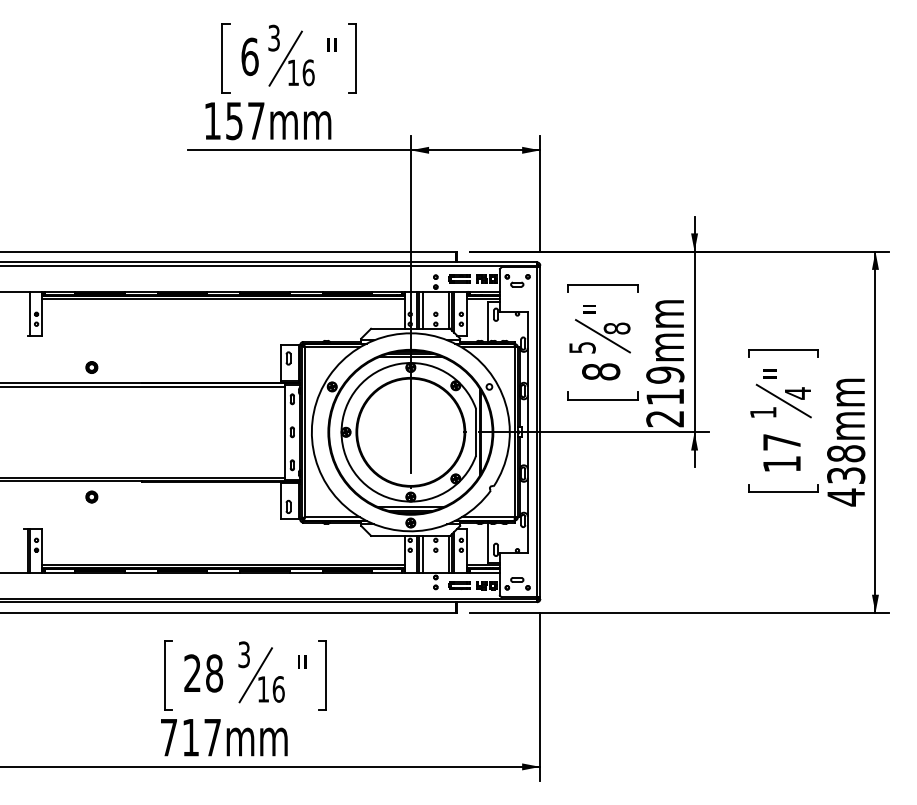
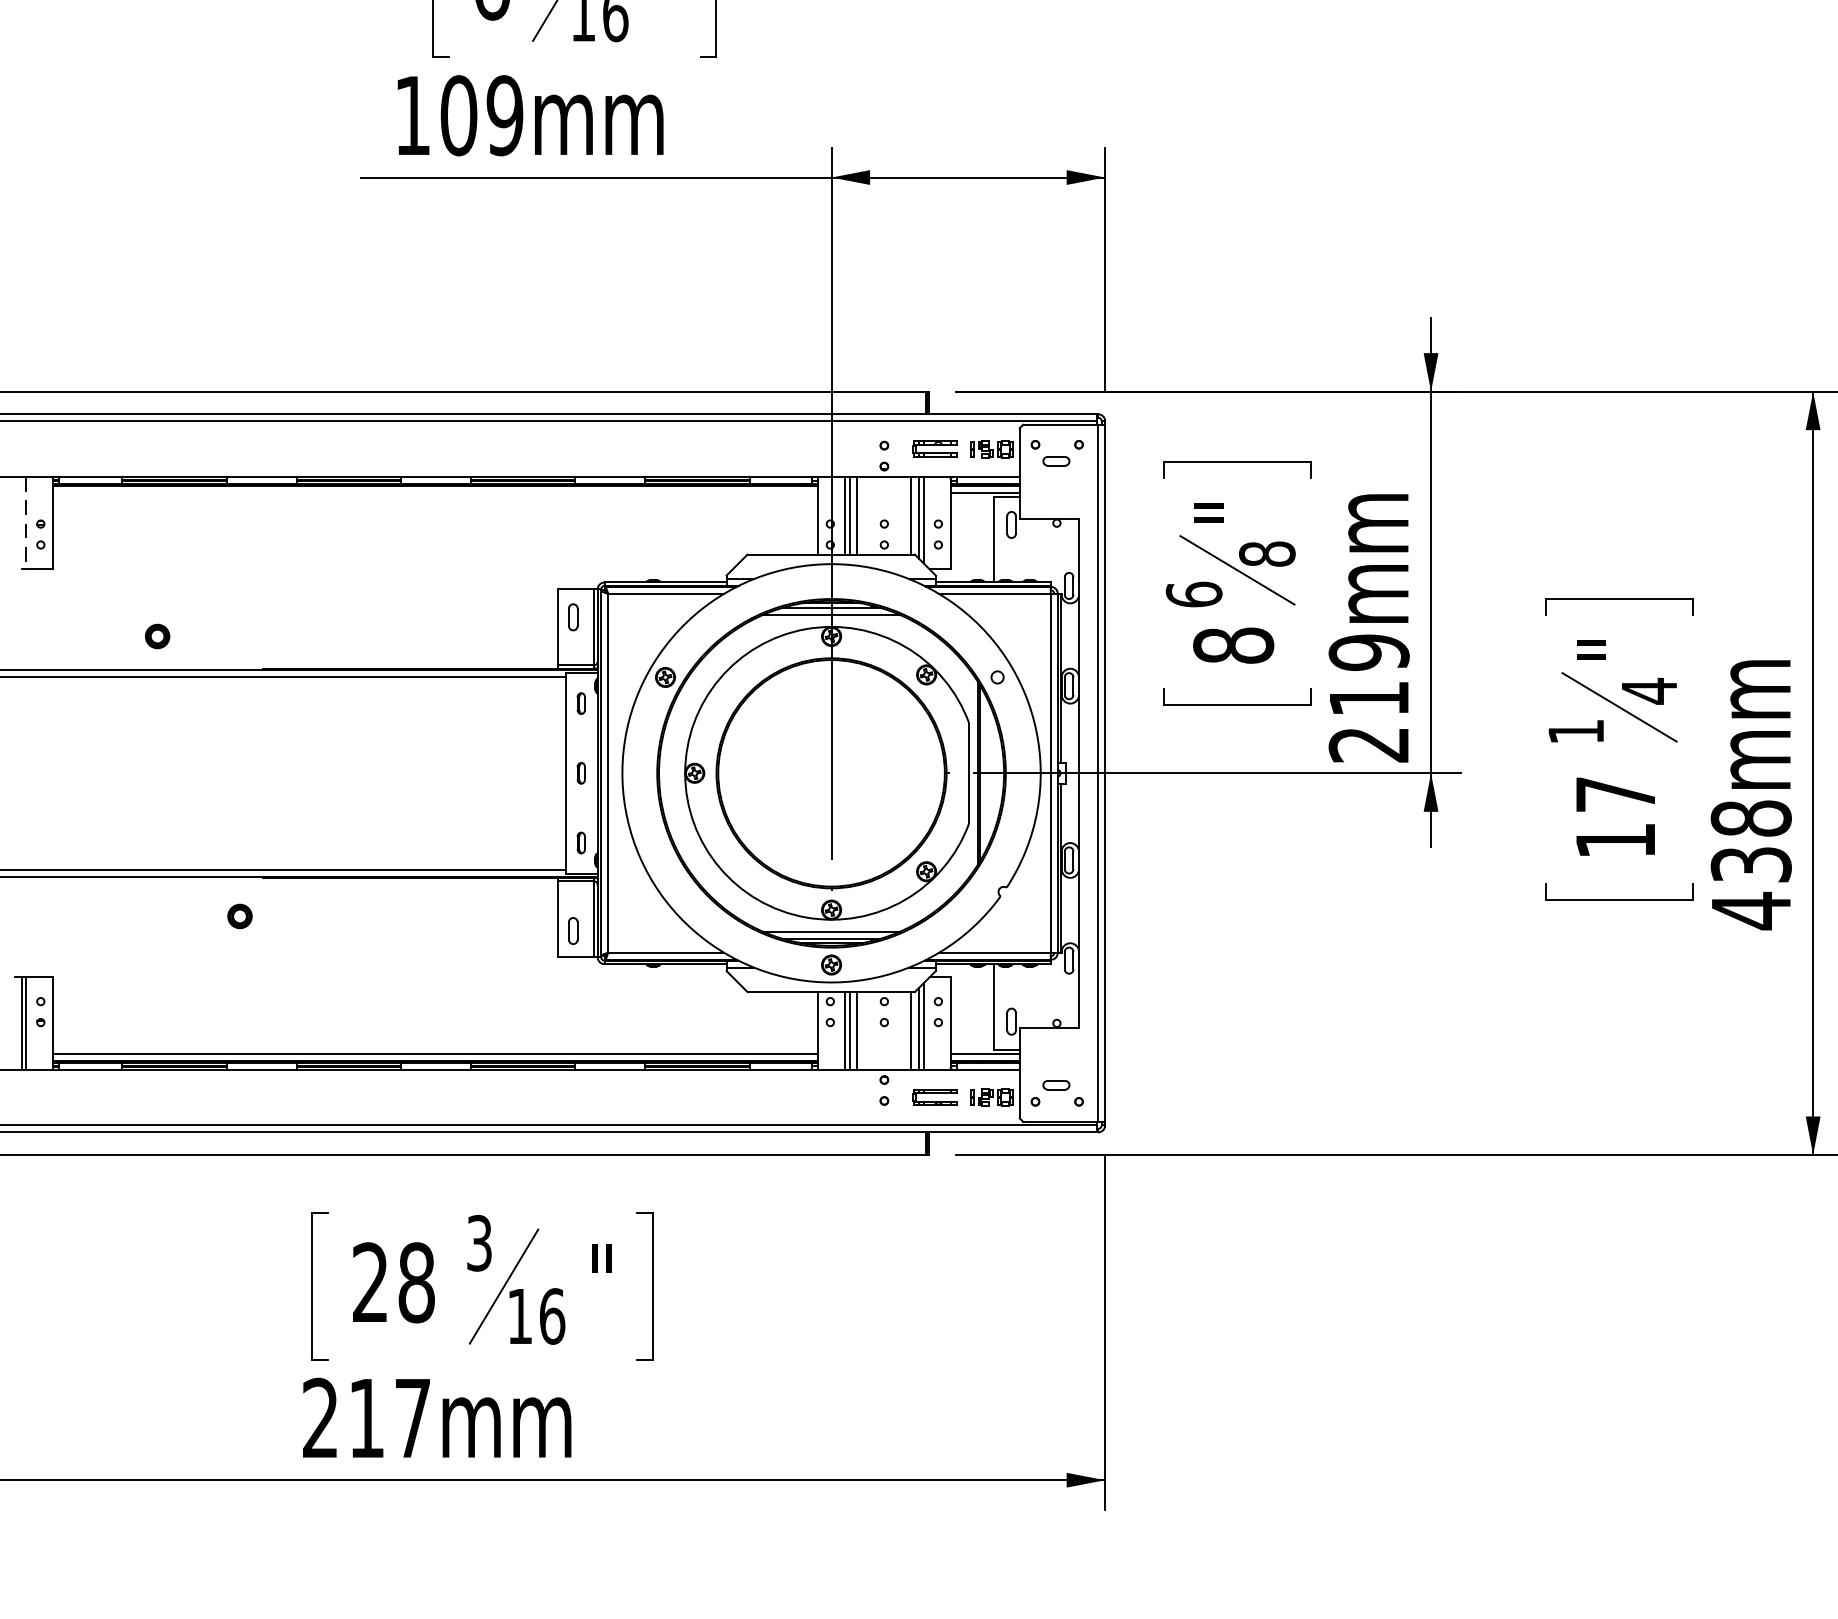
text: (245, 120) -> (482, 114), 157mm -> 109mm
line: (223, 299) -> (435, 492), removed
line: (29, 313) -> (25, 522), solid -> dashed
text: (582, 347) -> (1194, 594), 5 -> 6
part: (91, 496) -> (239, 915), moved
text: (168, 737) -> (319, 1418), 717mm -> 217mm

